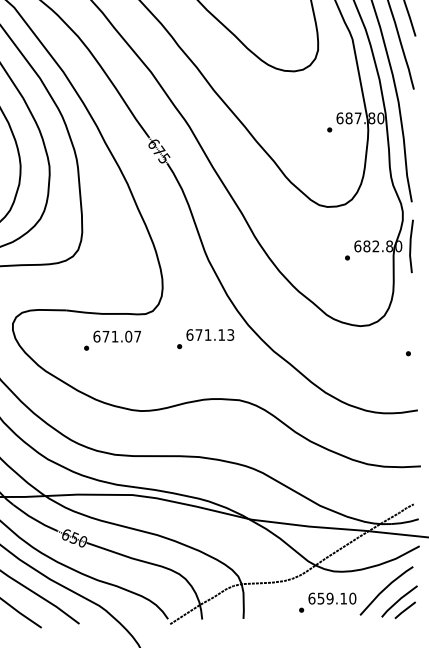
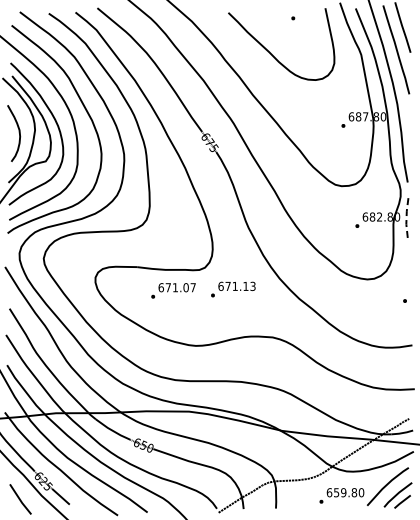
line: (410, 245) -> (406, 216), solid -> dashed
text: (205, 338) -> (233, 289), moved
text: (343, 598) -> (354, 492), 659.10 -> 659.80

